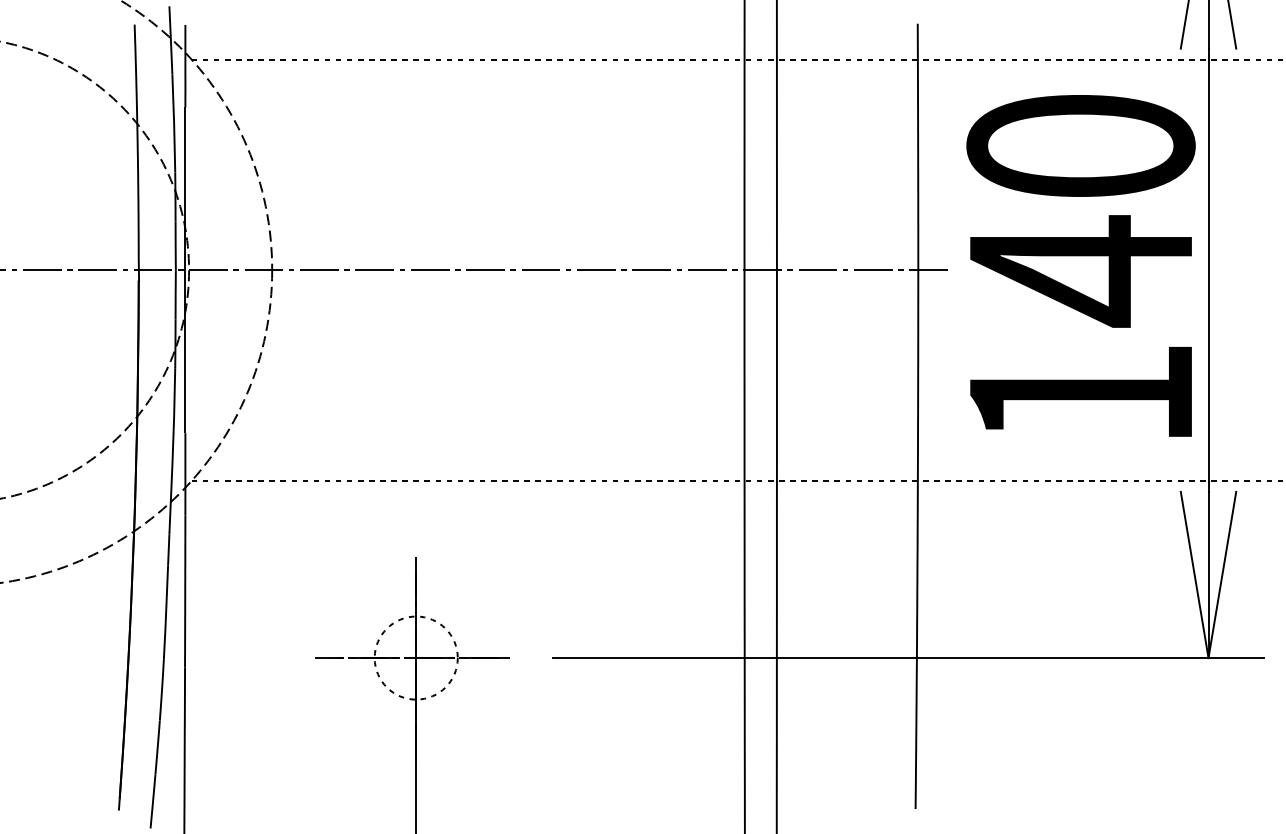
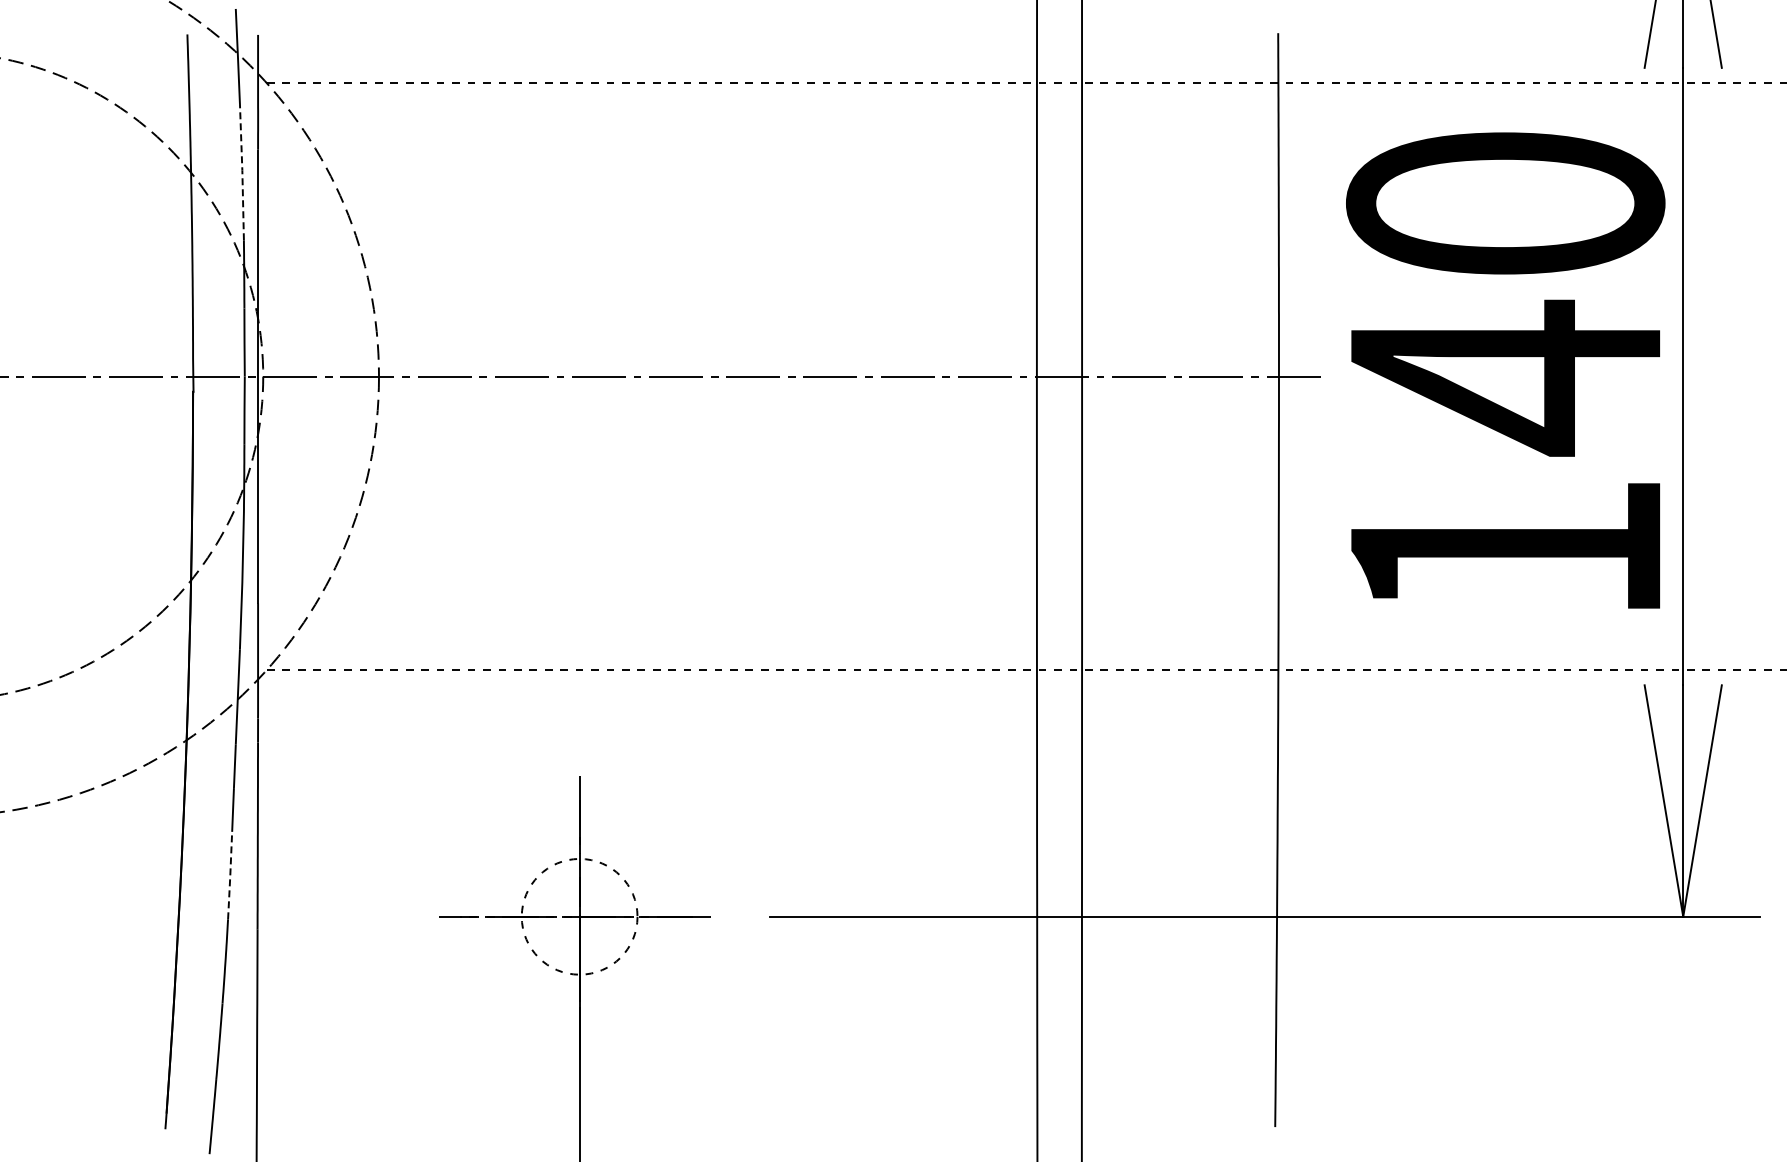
line: (174, 123) -> (242, 171), solid -> dashed
line: (165, 628) -> (230, 875), solid -> dashed

